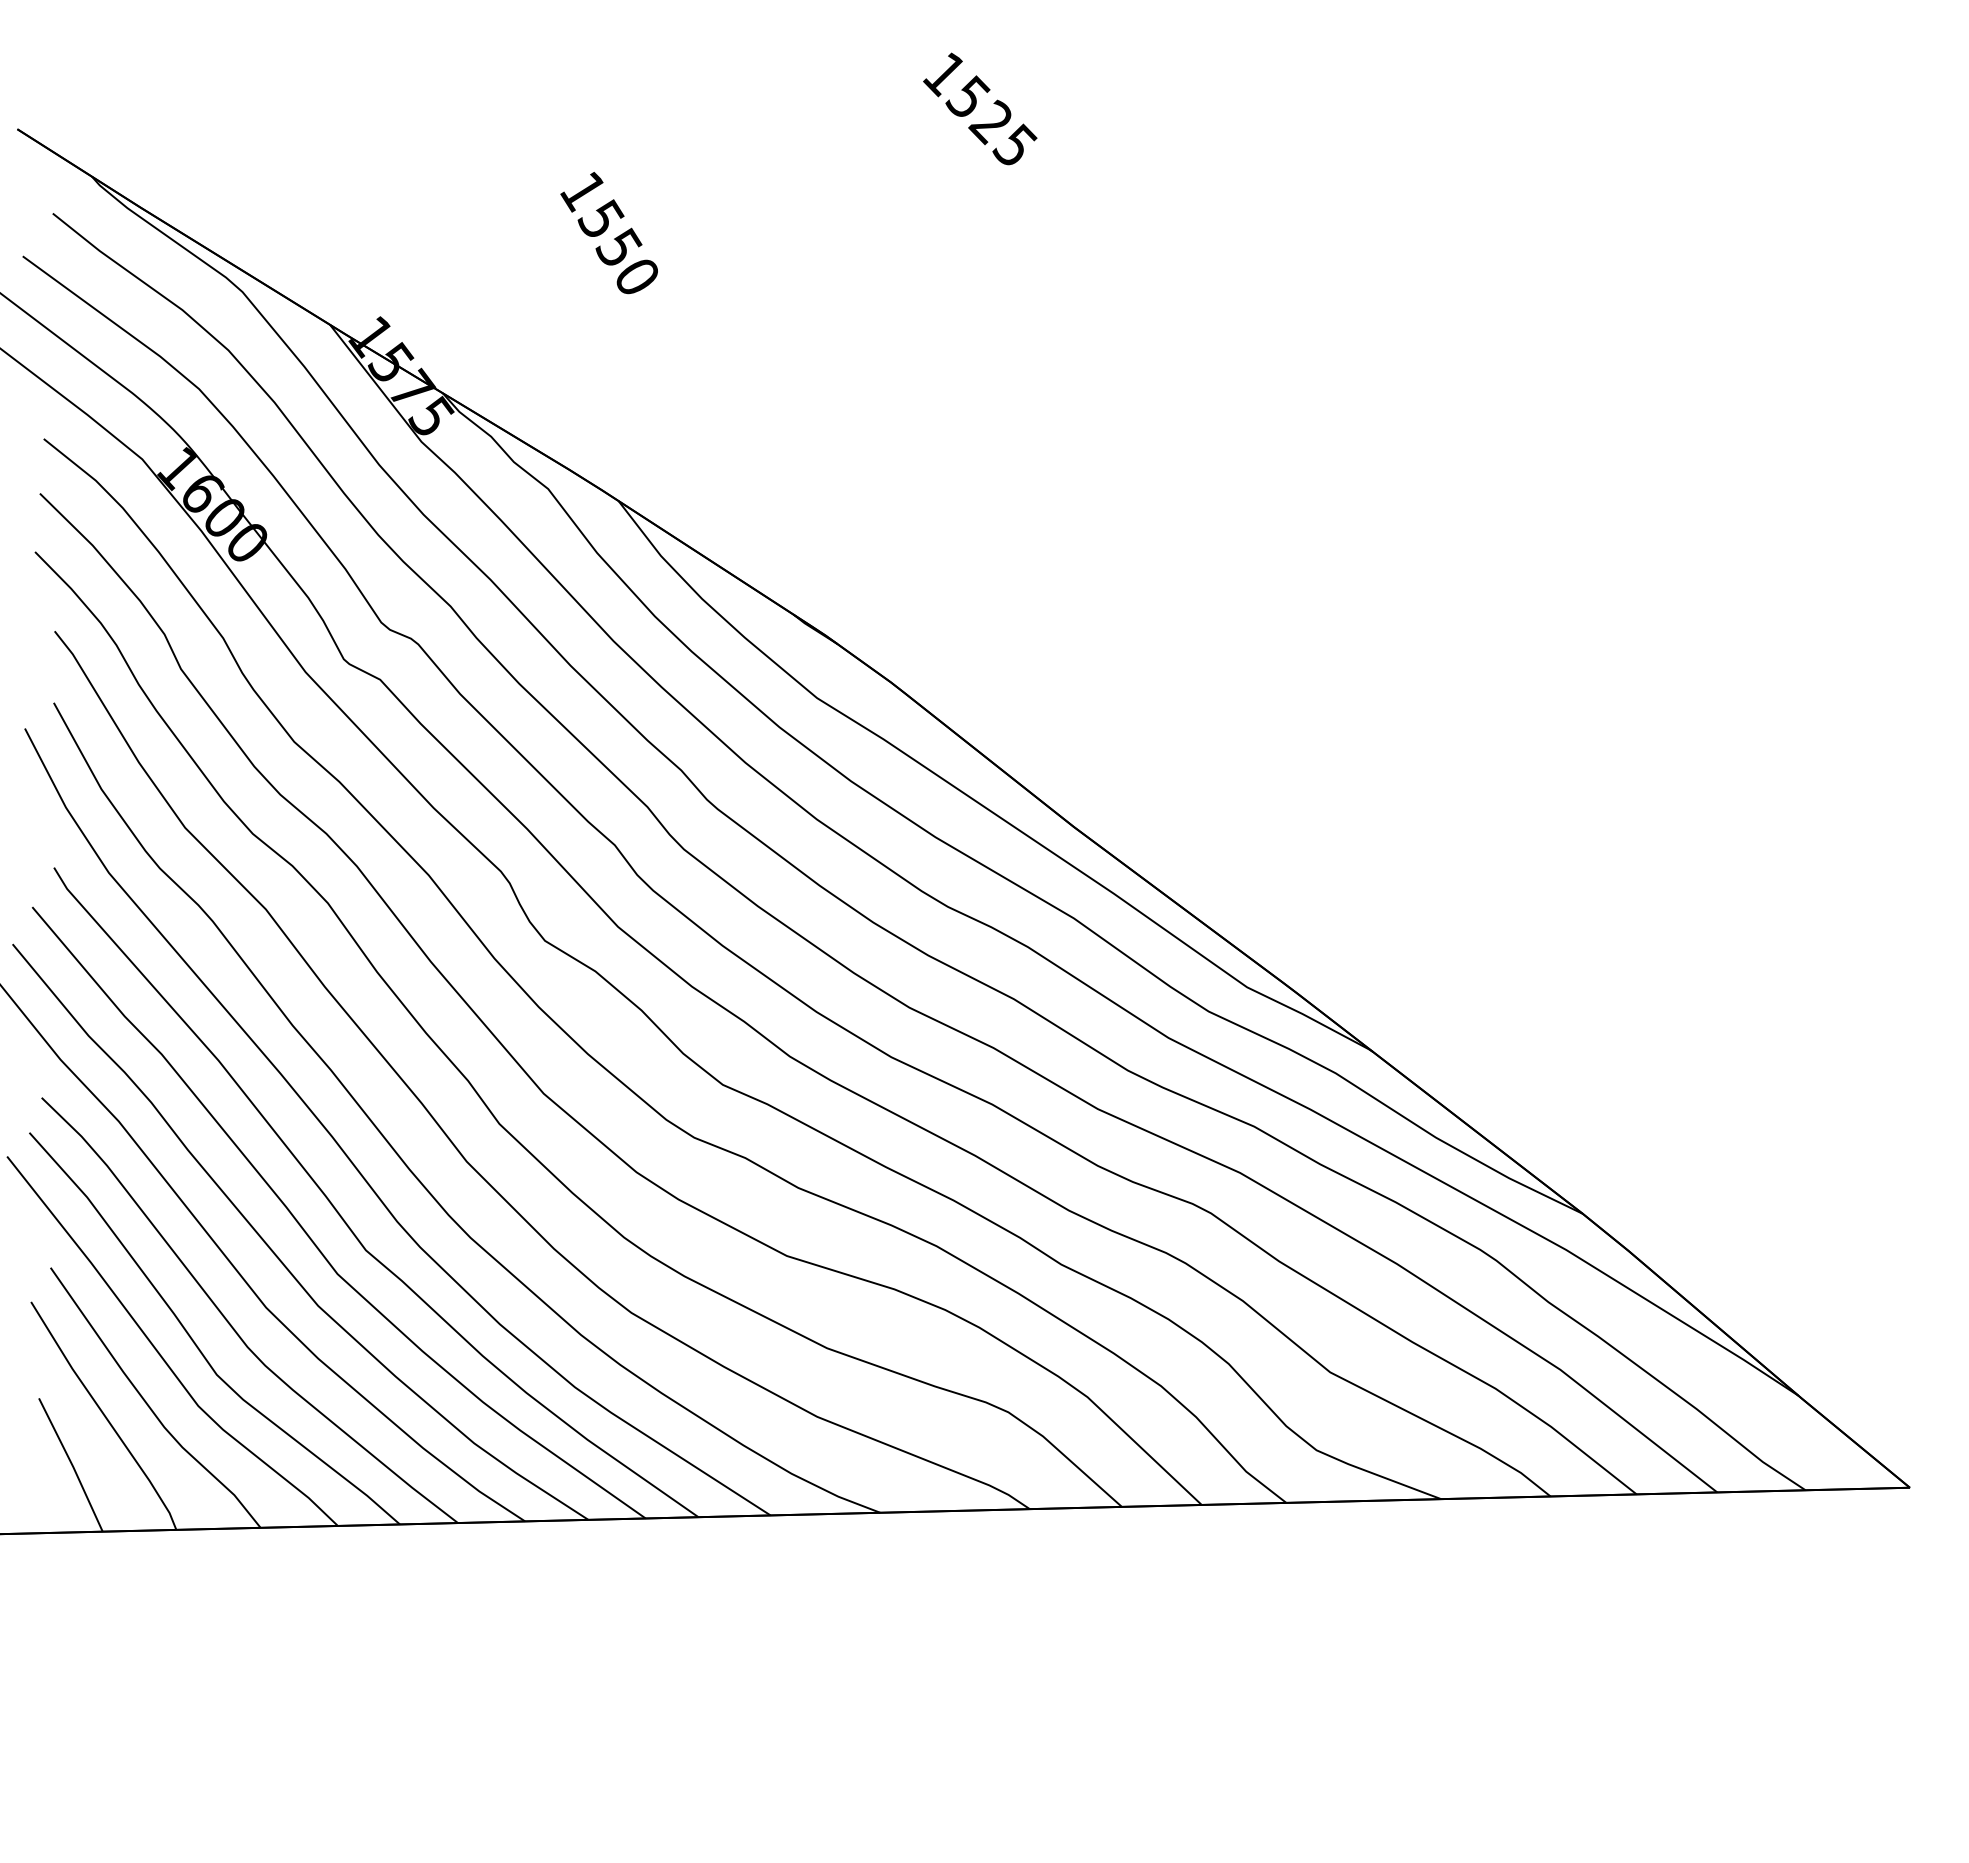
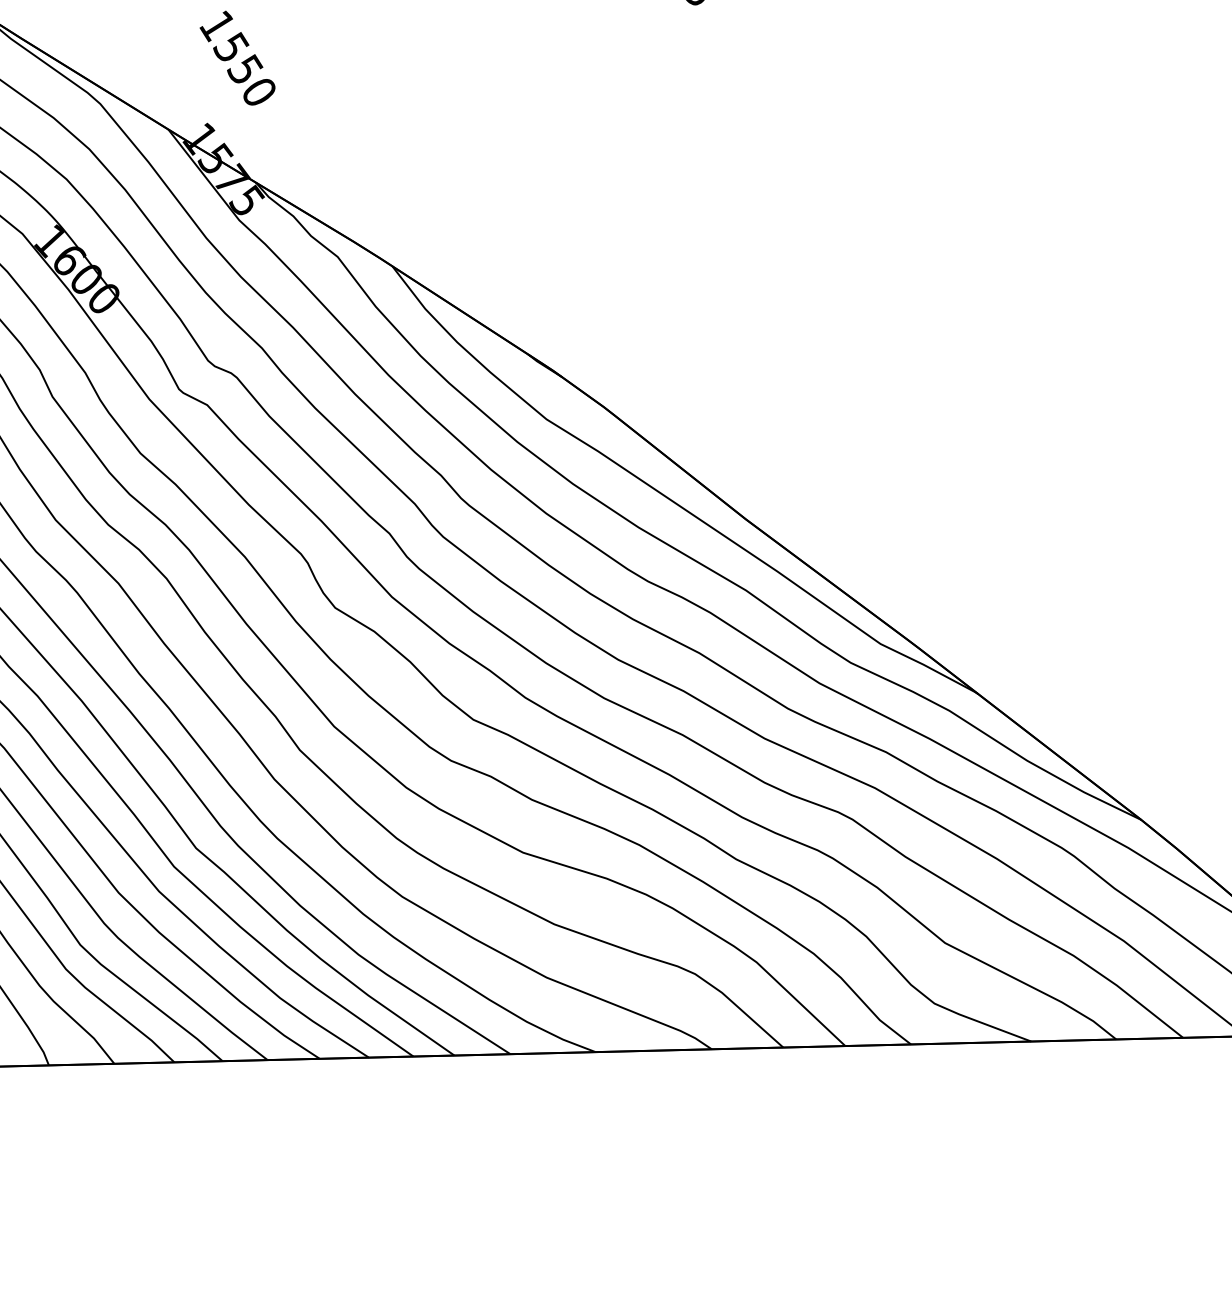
text: (608, 233) -> (236, 58), moved

